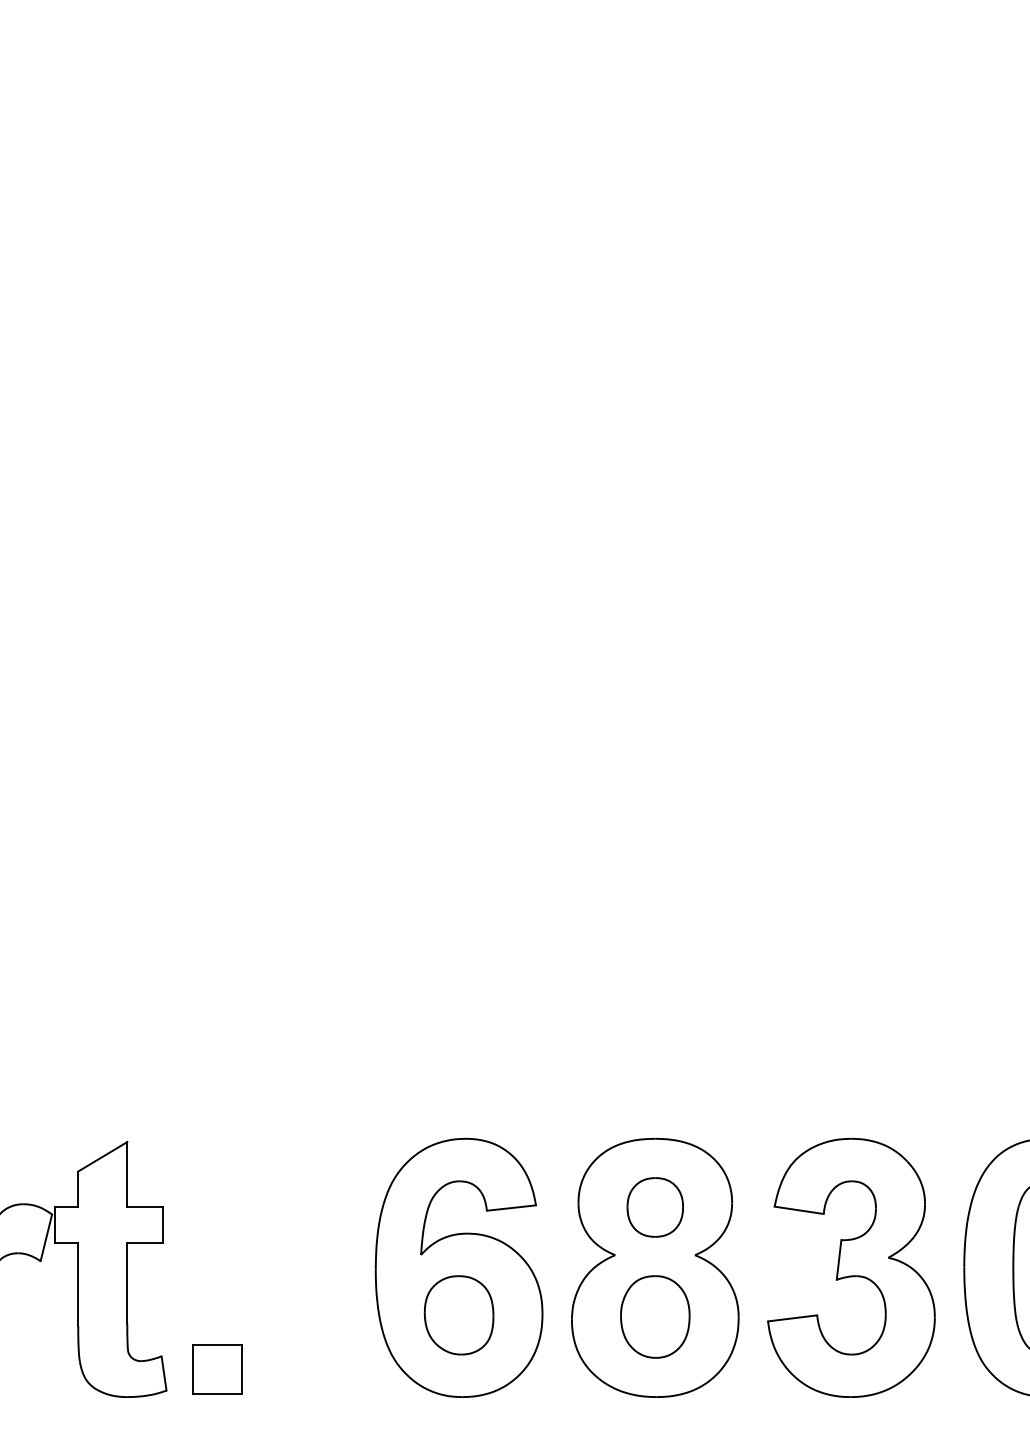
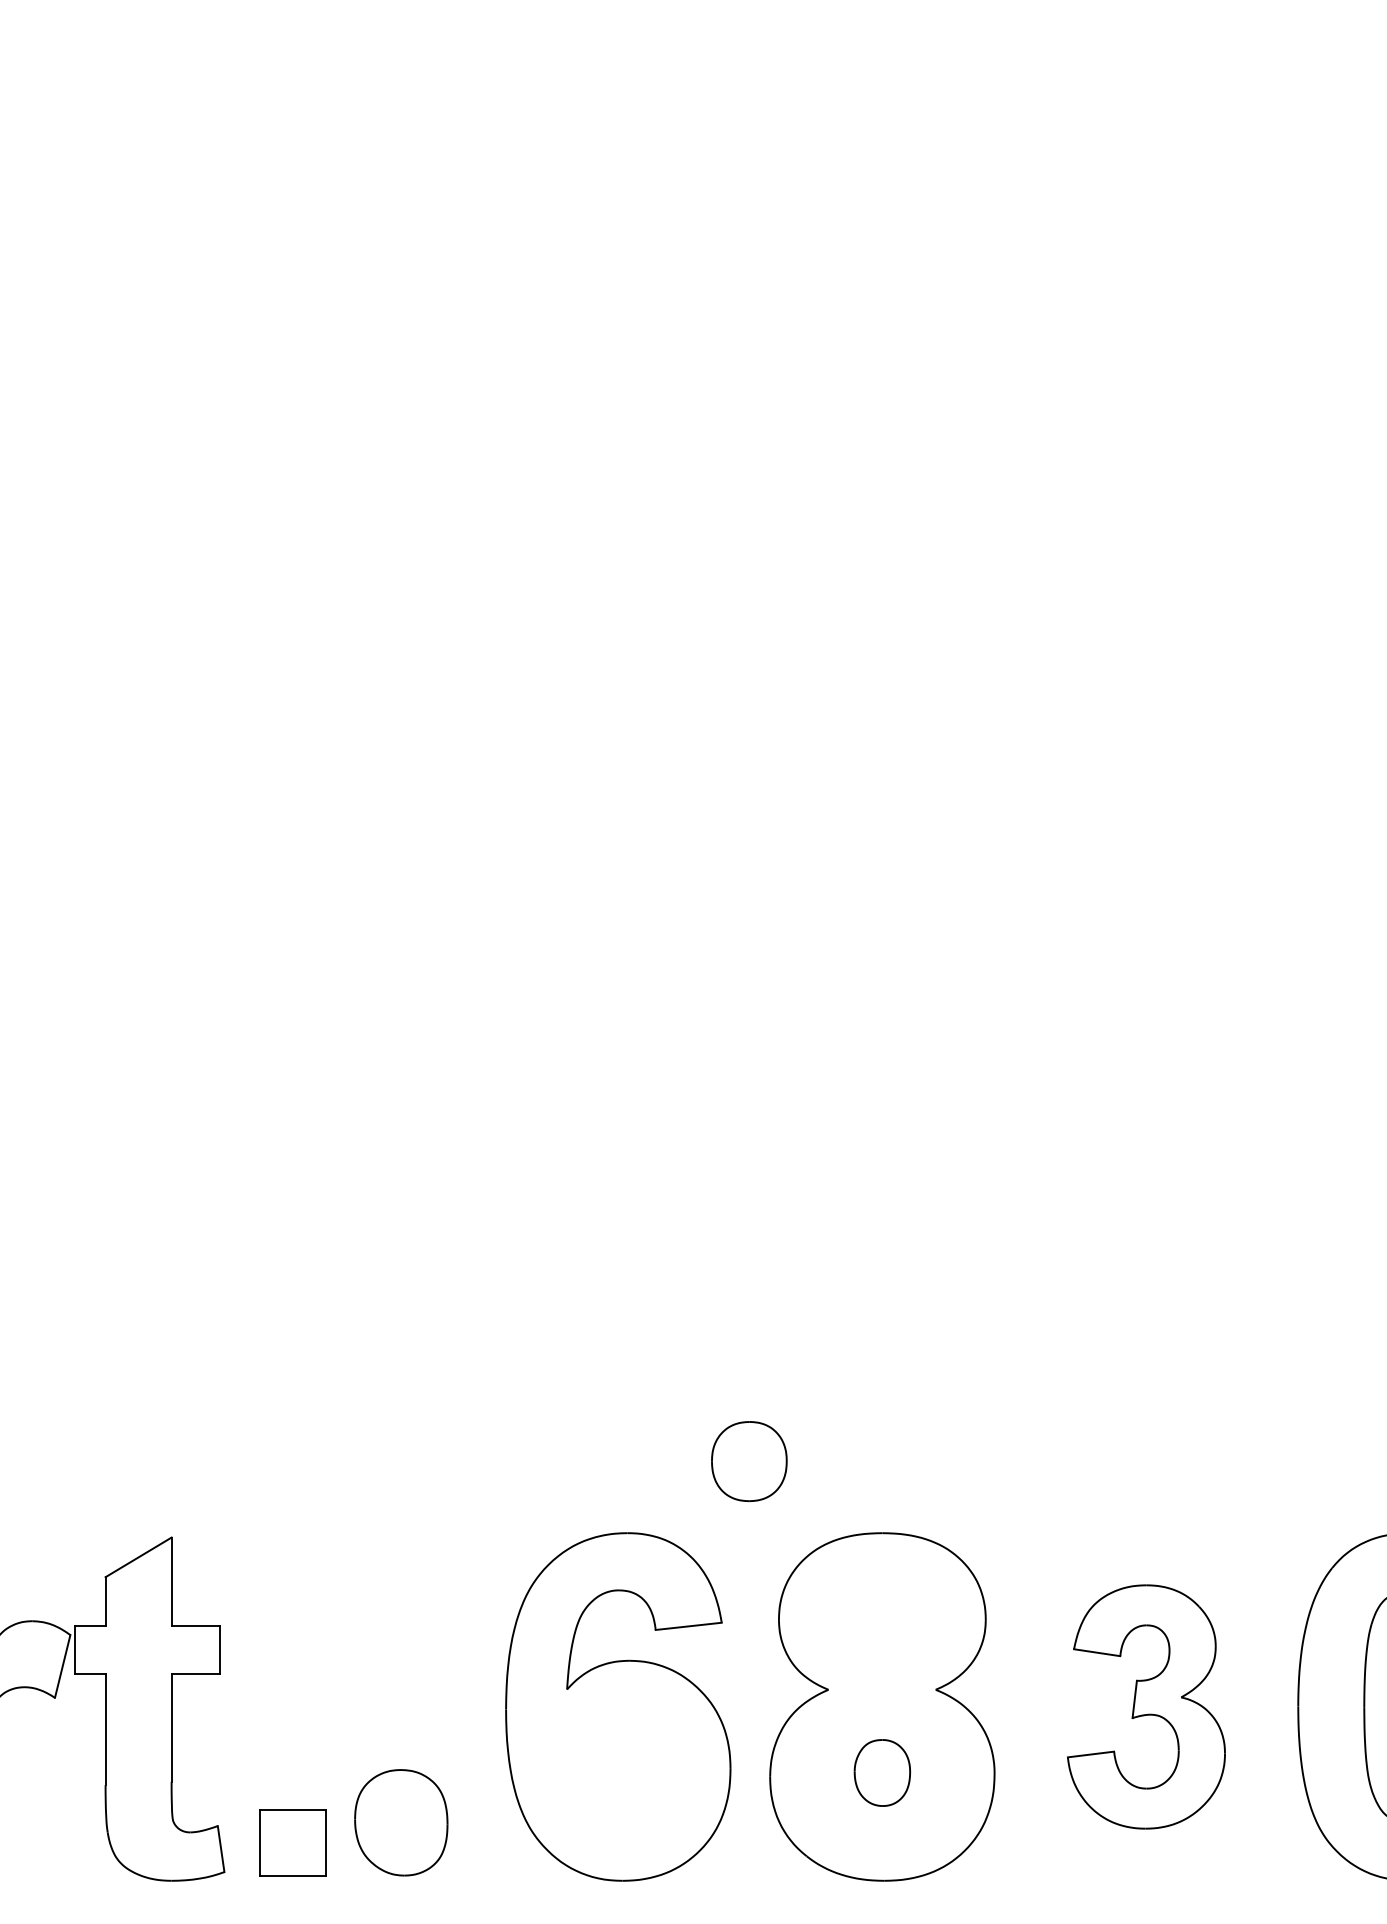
part: (655, 1207) -> (749, 1461), moved
part: (851, 1267) -> (1146, 1706), size x0.7
part: (459, 1315) -> (401, 1822), moved
part: (655, 1316) -> (882, 1772), size x0.6

